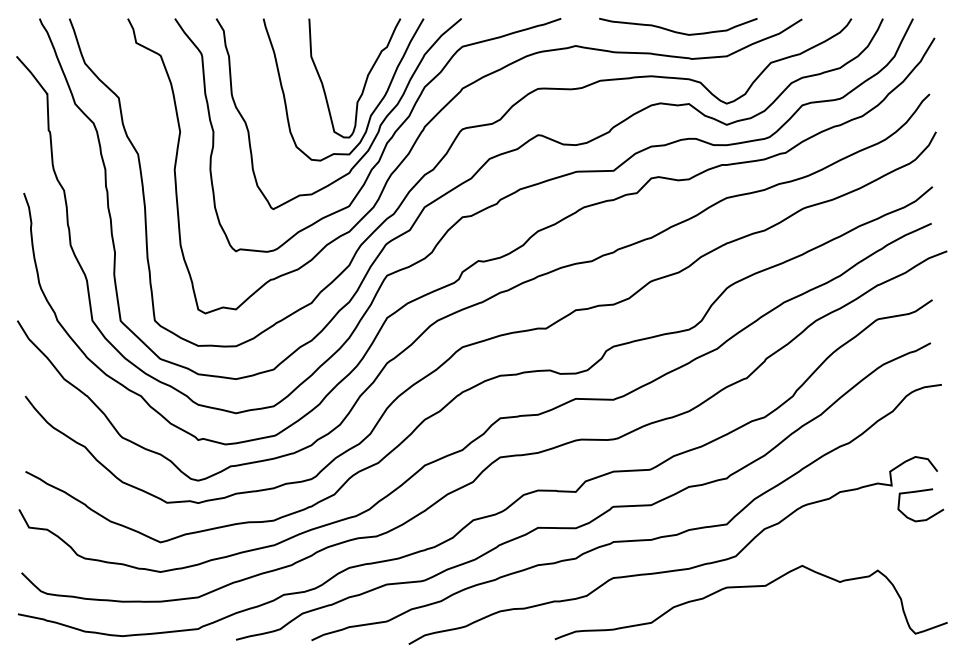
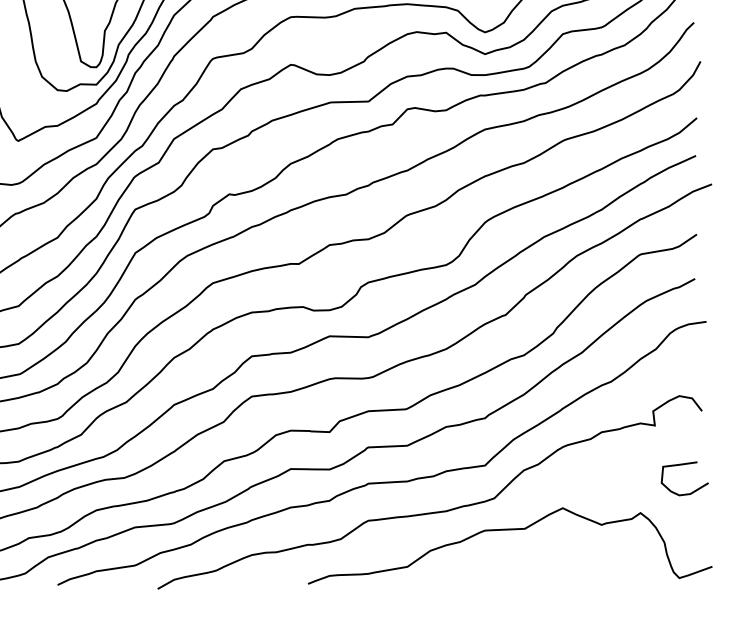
curve: (918, 492) -> (682, 465), moved

